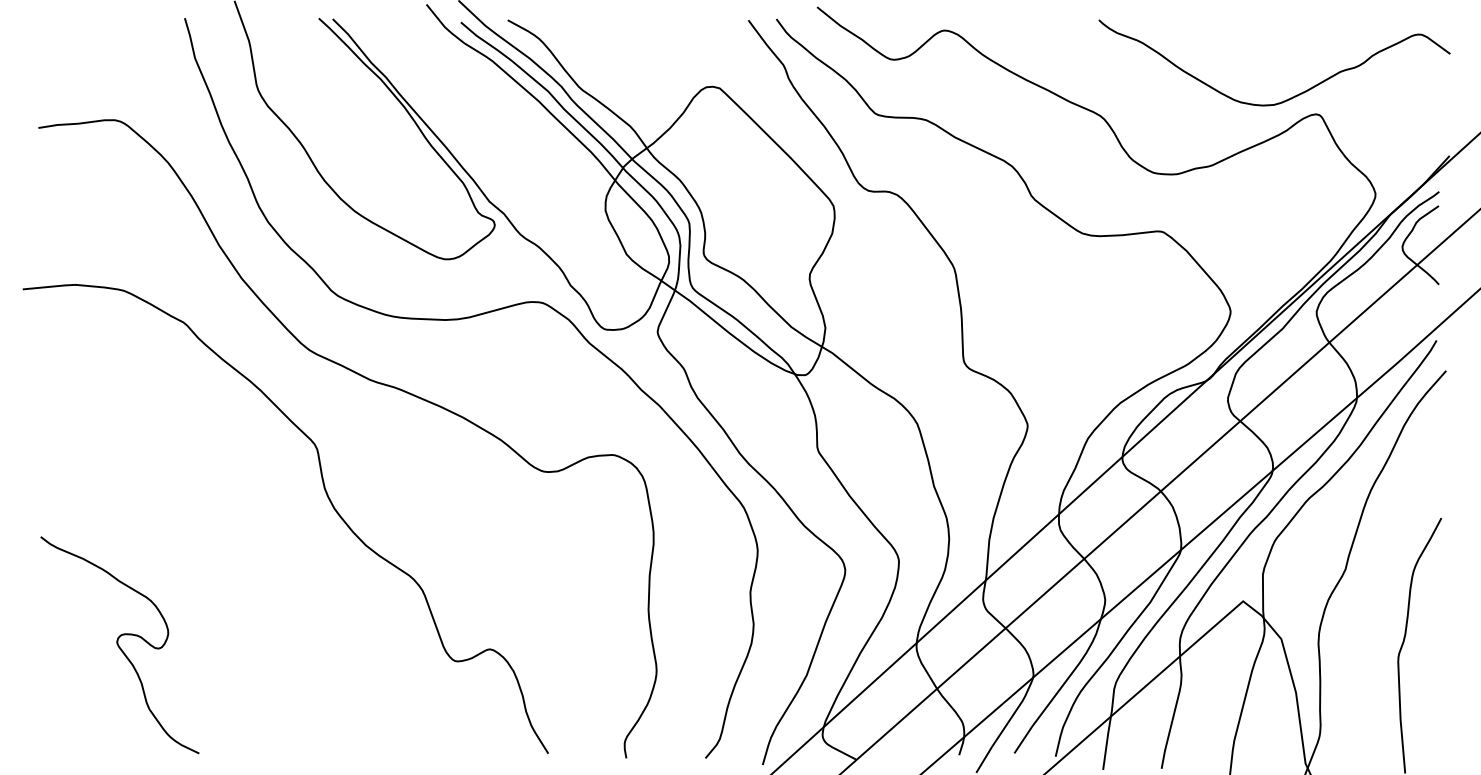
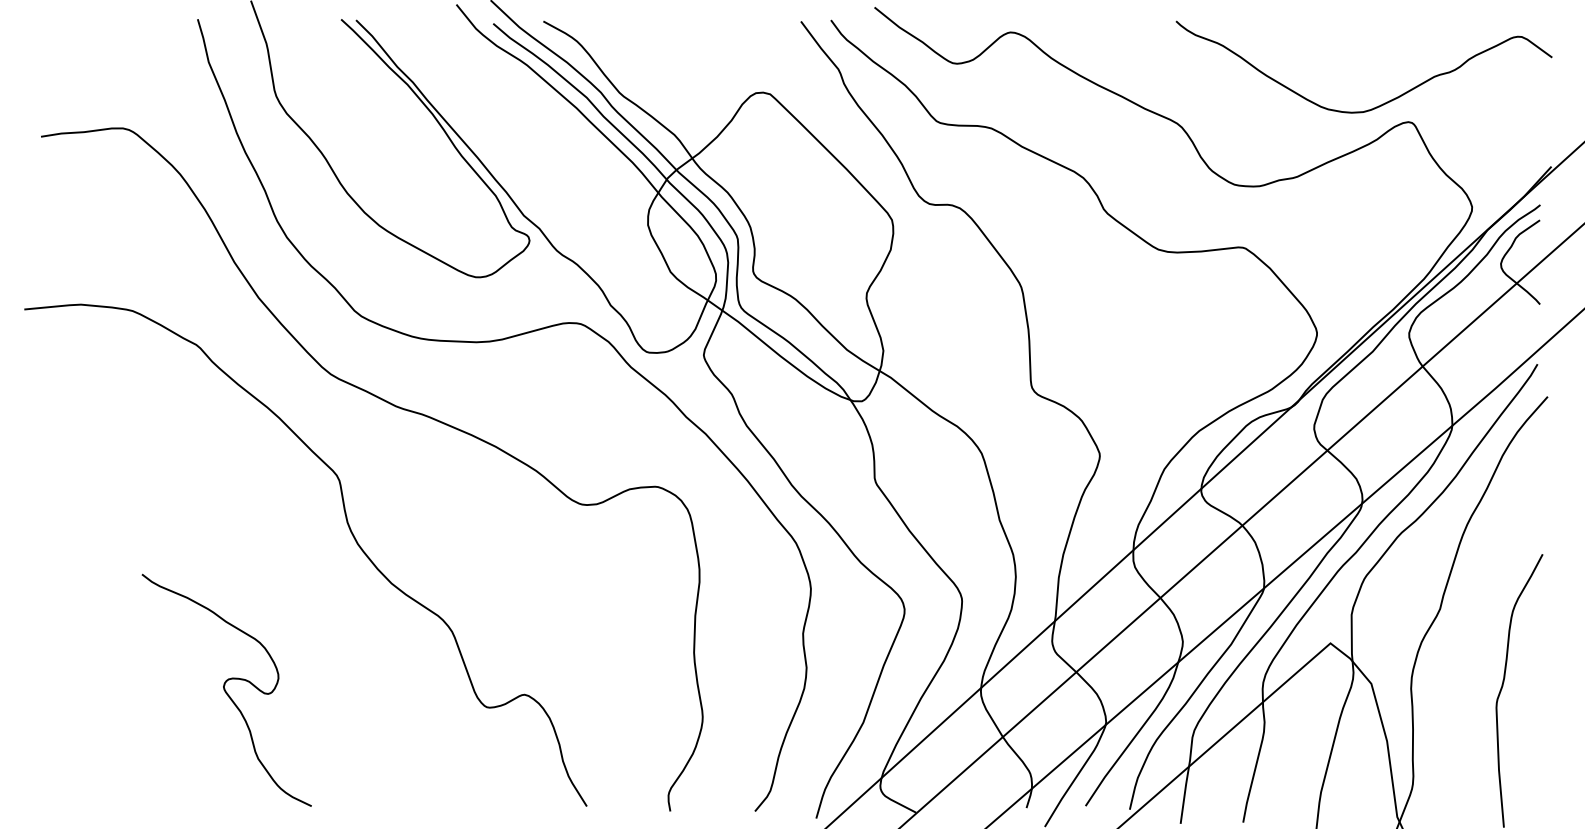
curve: (119, 645) -> (226, 690), moved

